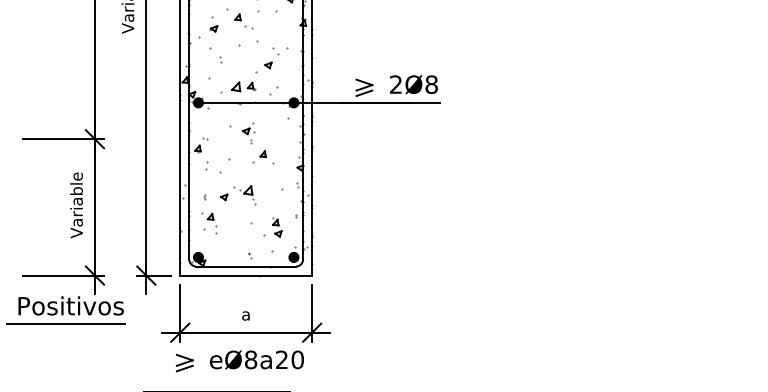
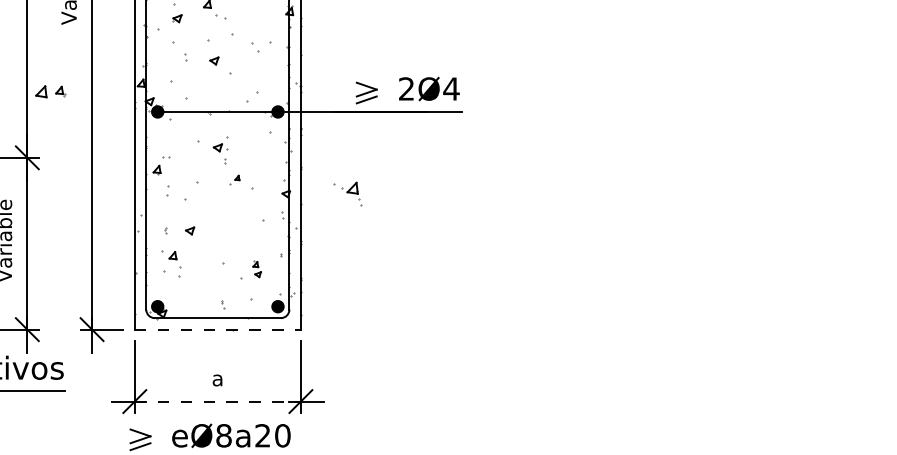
part: (268, 65) -> (214, 61), moved
text: (431, 84) -> (451, 88), 2Ø8 -> 2Ø4
part: (243, 86) -> (50, 91), moved
part: (259, 156) -> (234, 179), size x0.6
part: (244, 195) -> (347, 194), moved
part: (277, 227) -> (257, 268), size x0.7
line: (246, 275) -> (218, 329), solid -> dashed
line: (246, 332) -> (218, 401), solid -> dashed

